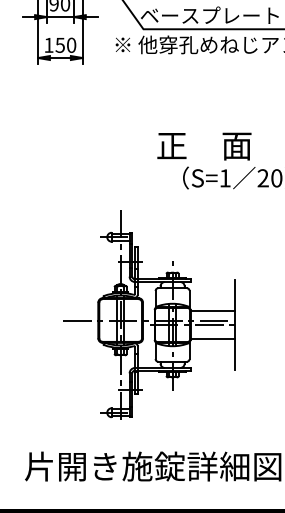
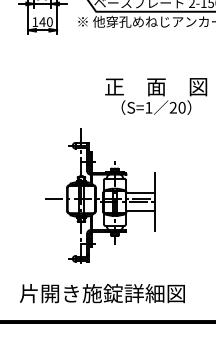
text: (60, 44) -> (42, 21), 150 -> 140

